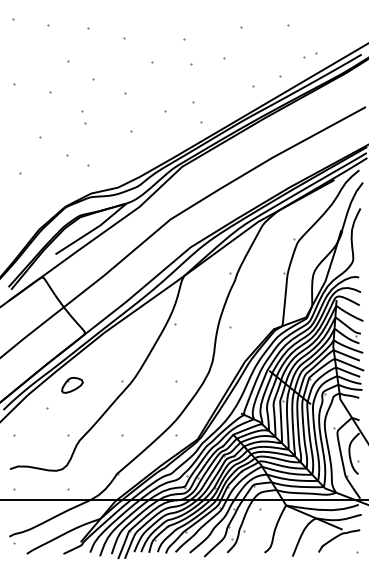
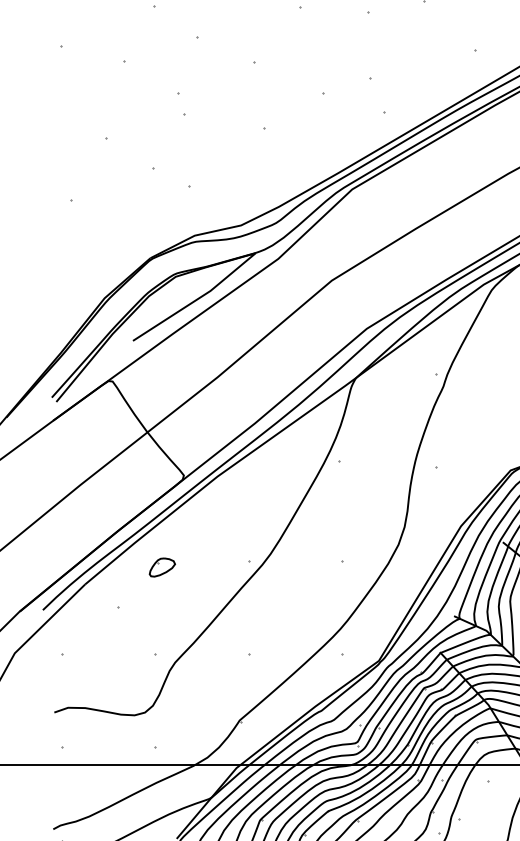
part: (72, 385) -> (162, 567), size x0.7

